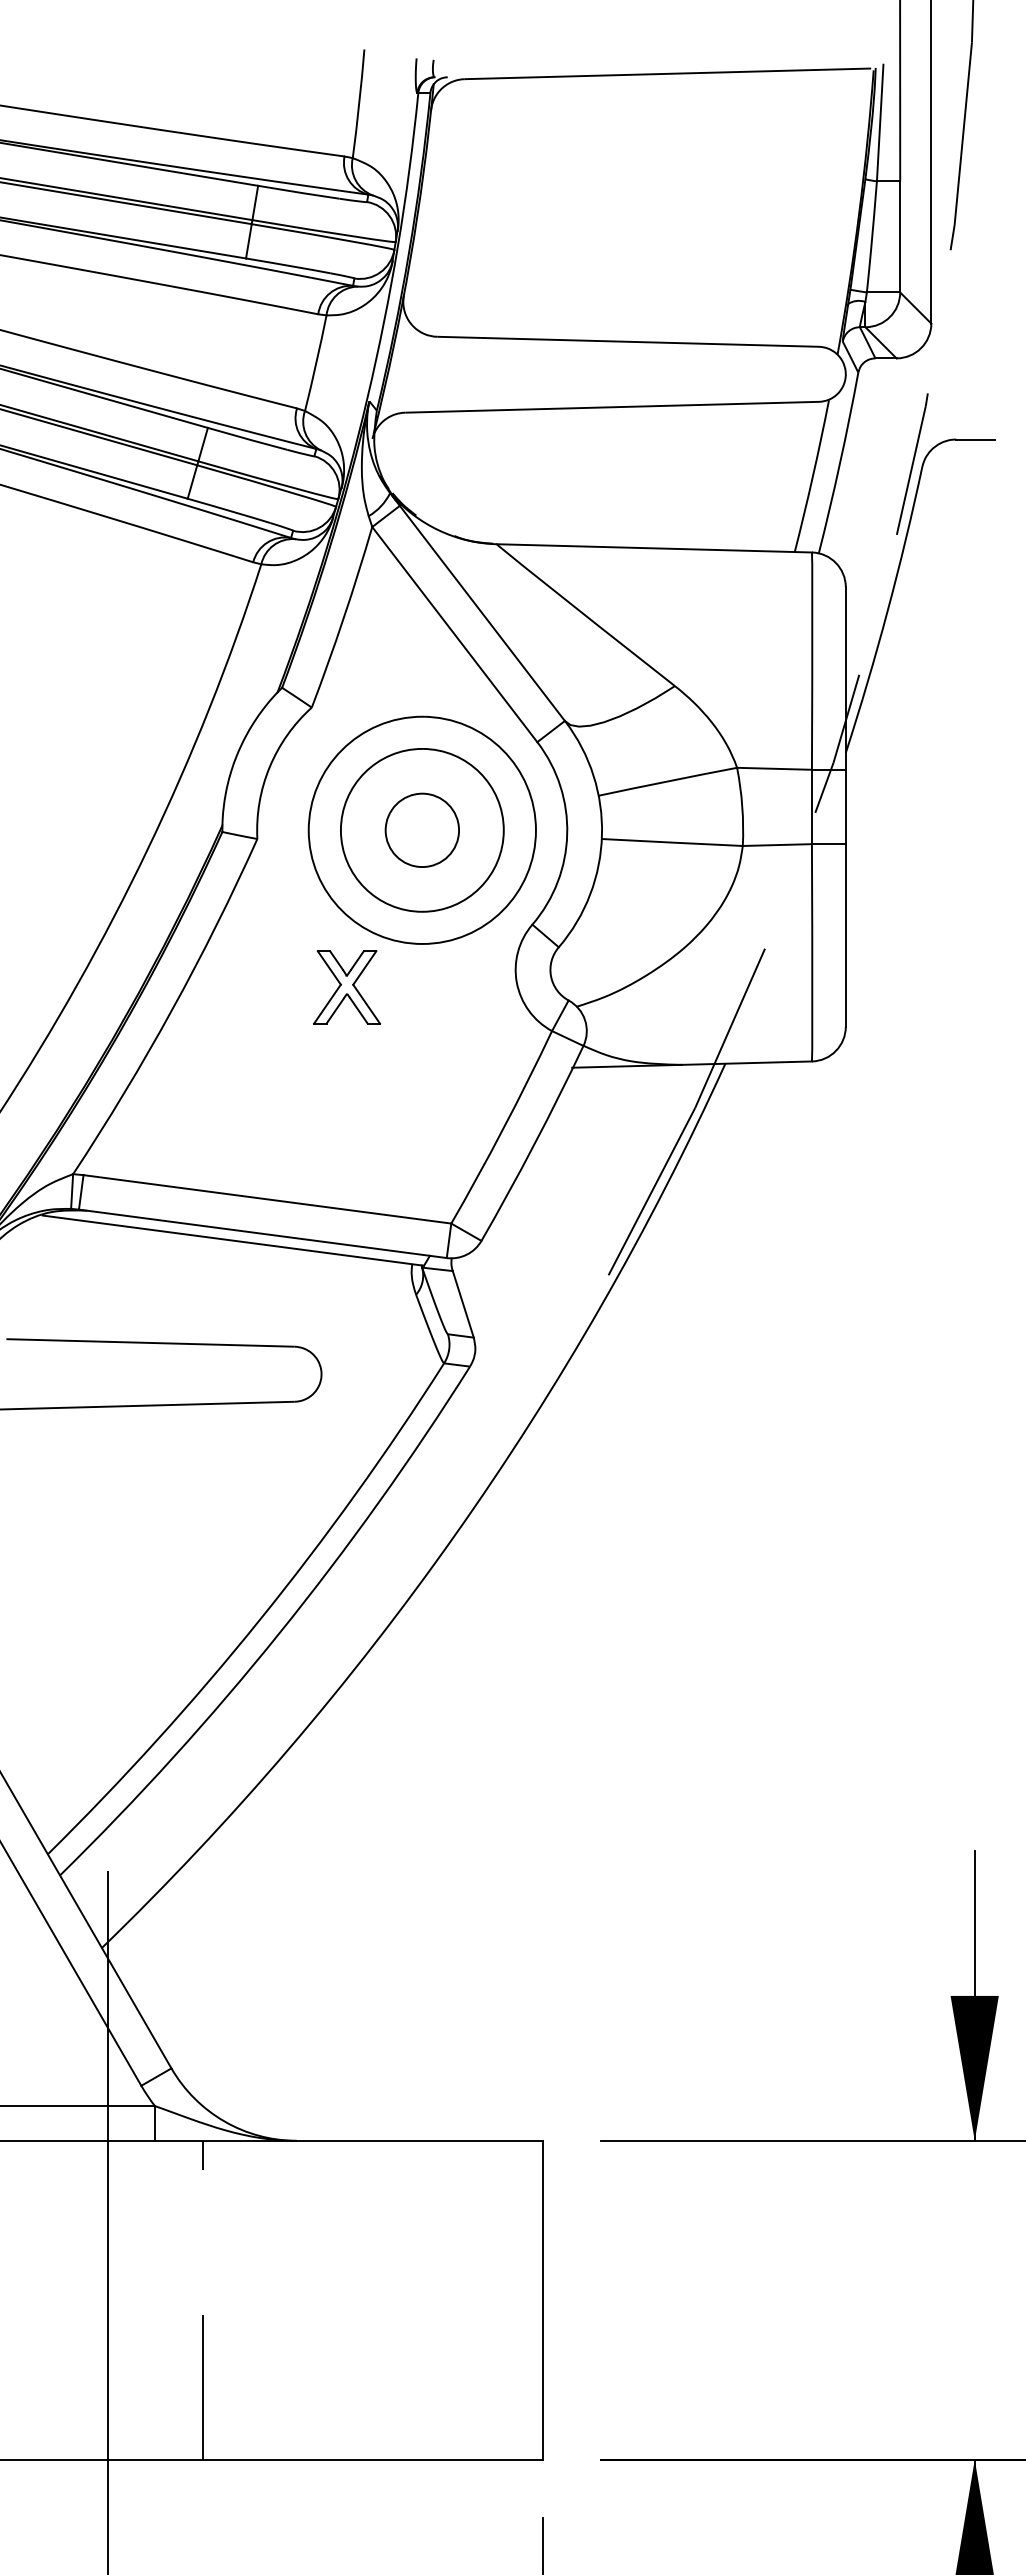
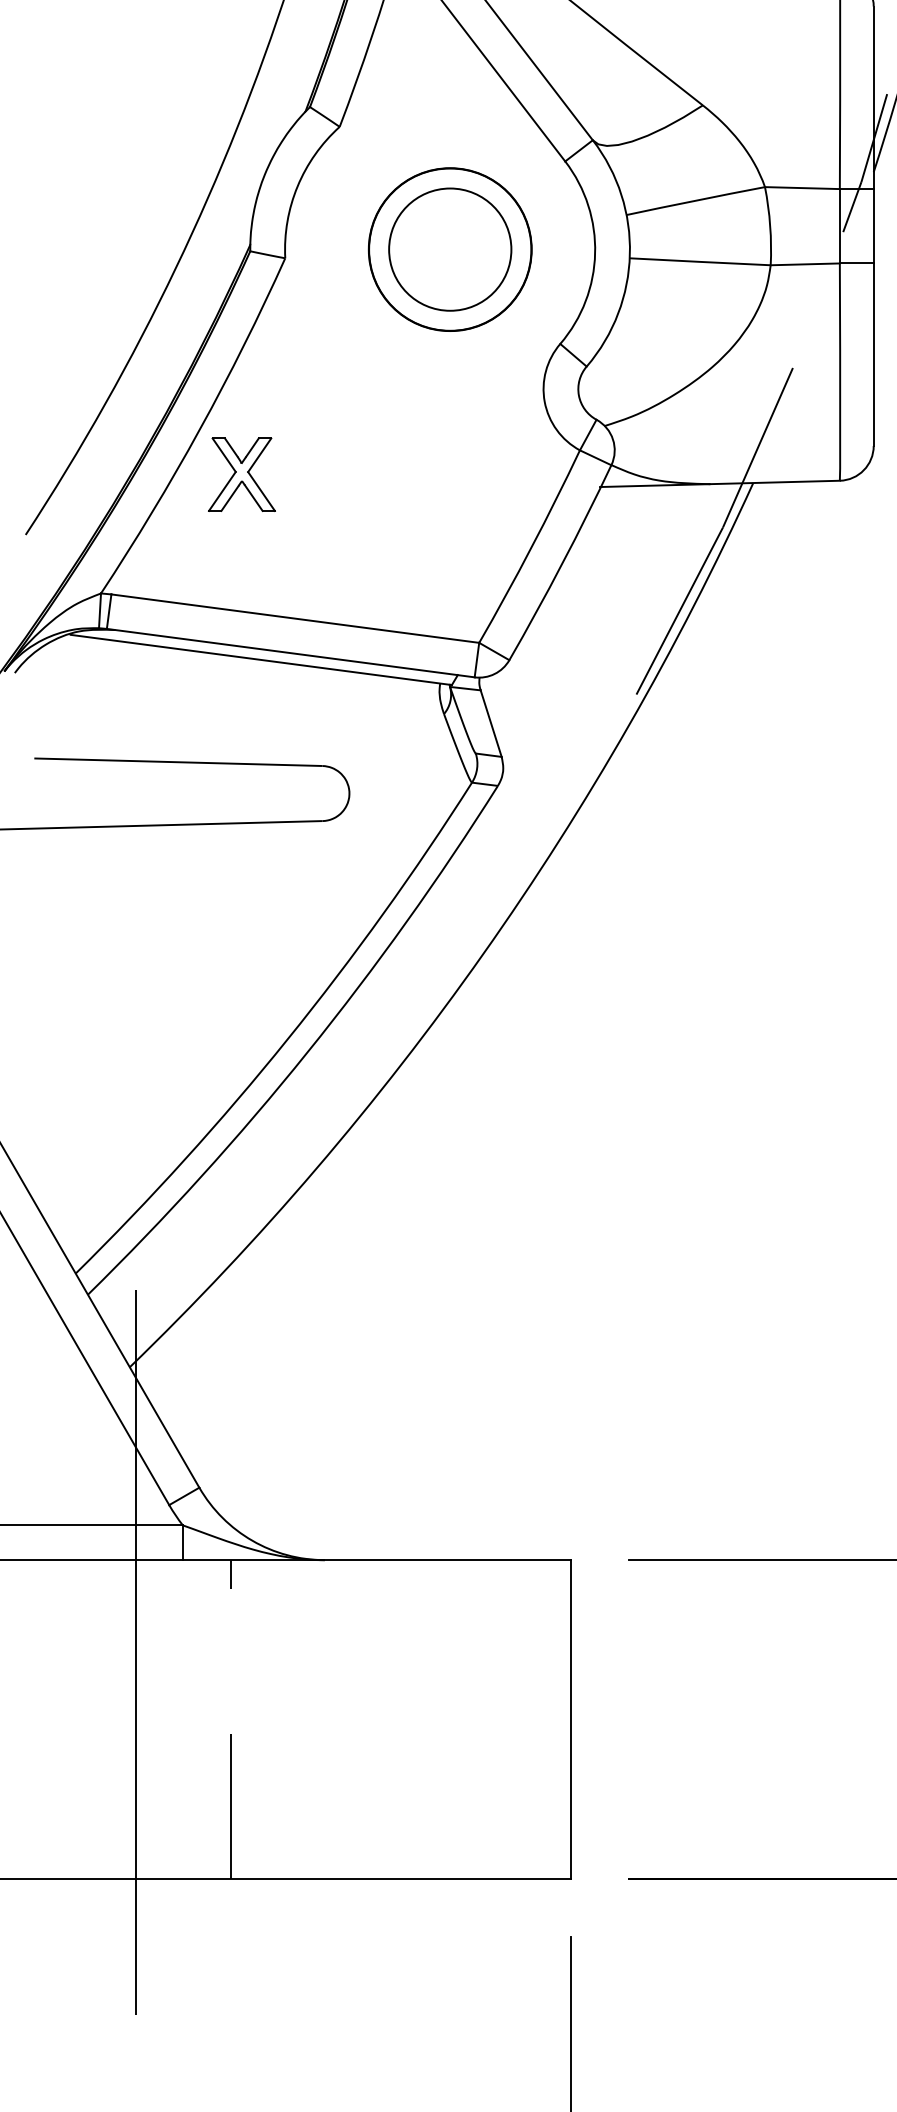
circle: (422, 830) -> (450, 249), size x0.71
circle: (422, 830) -> (450, 249), size x1.67
part: (347, 987) -> (242, 474), moved

